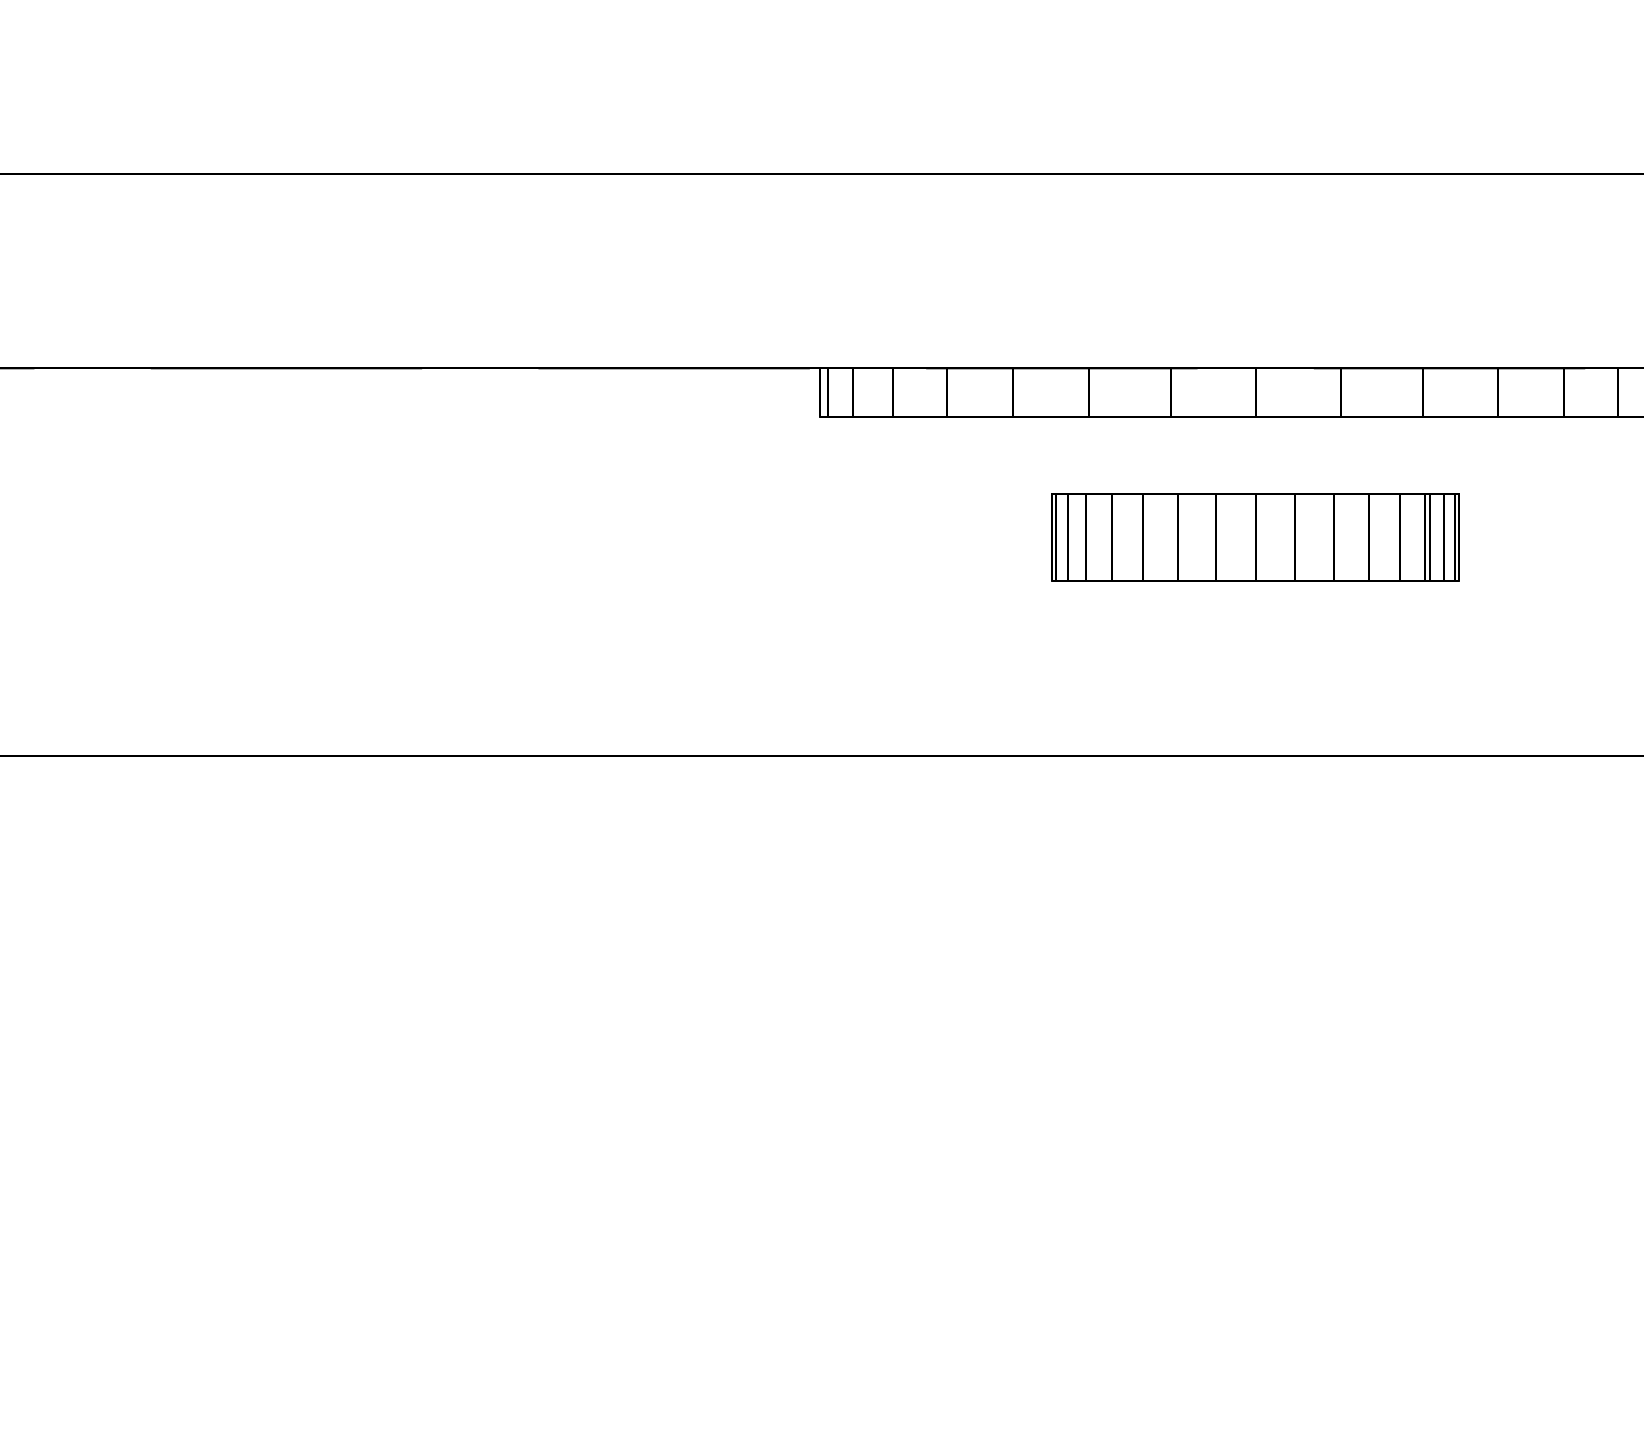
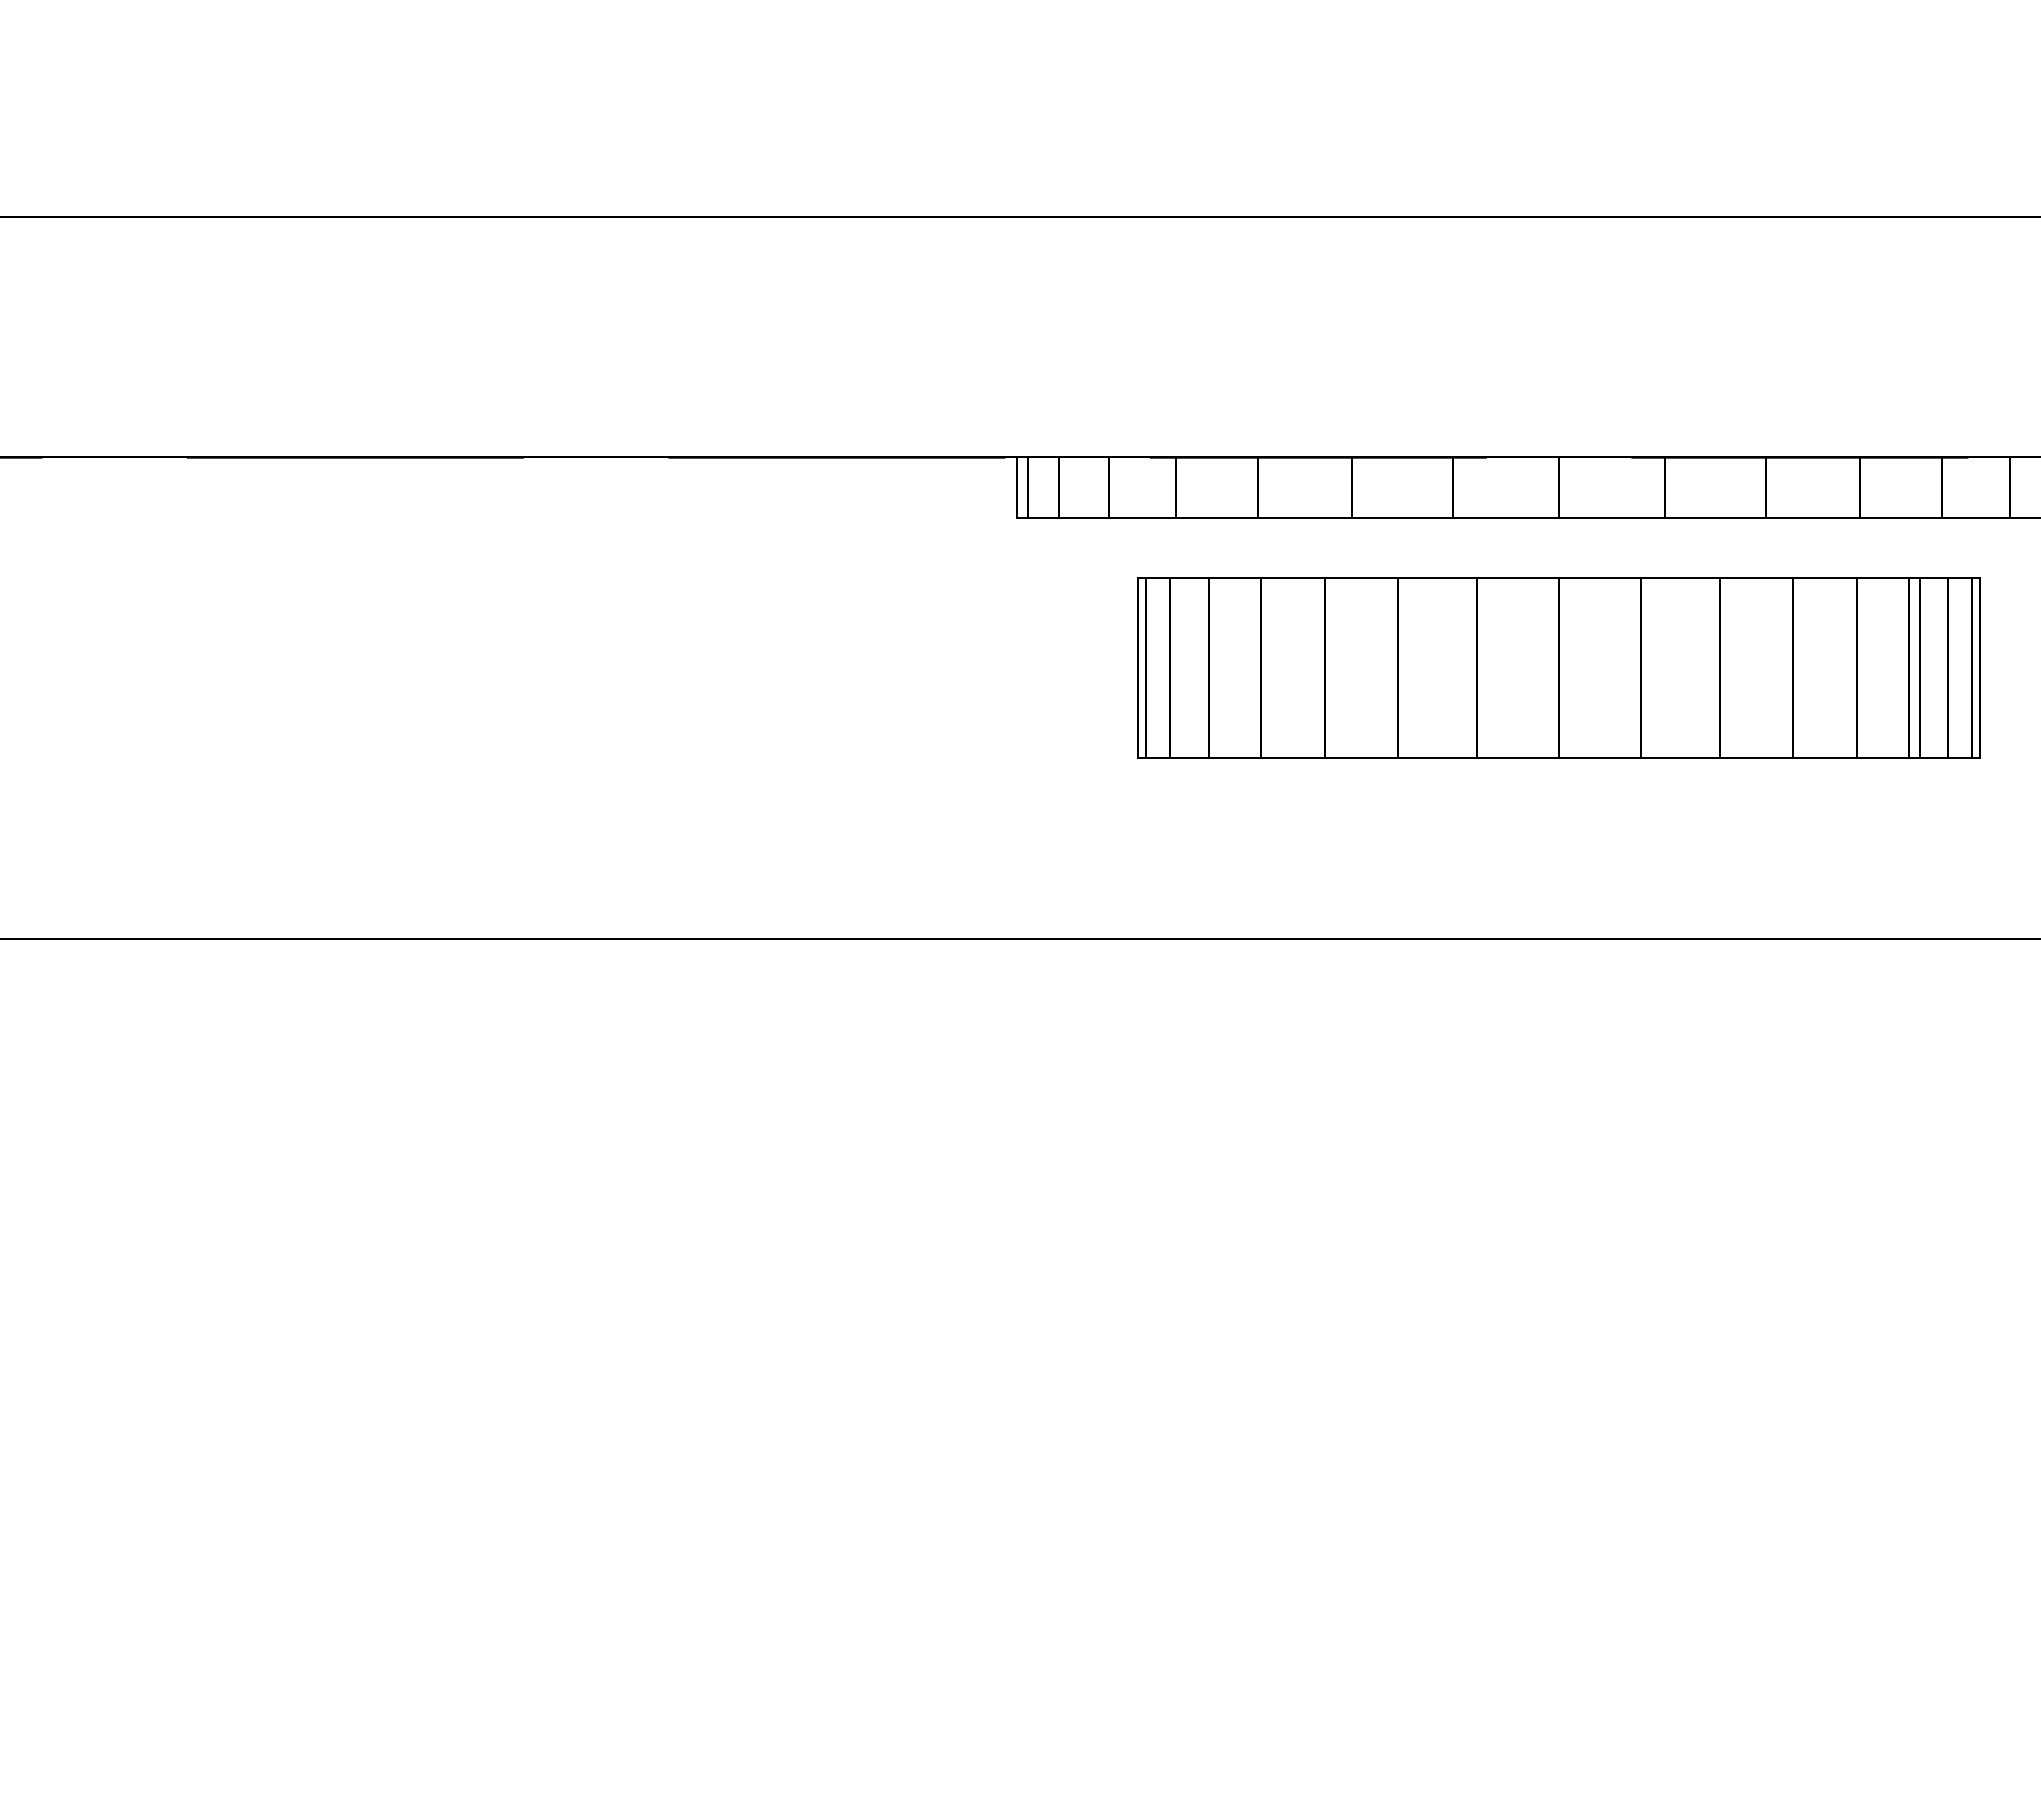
part: (1255, 537) -> (1558, 667), size x1.67

